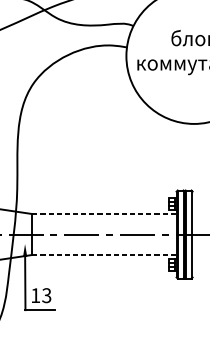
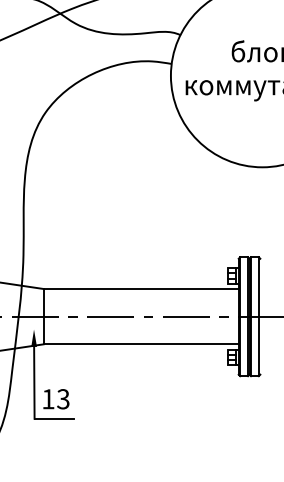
line: (104, 214) -> (141, 289), dashed -> solid
line: (104, 255) -> (141, 344), dashed -> solid

